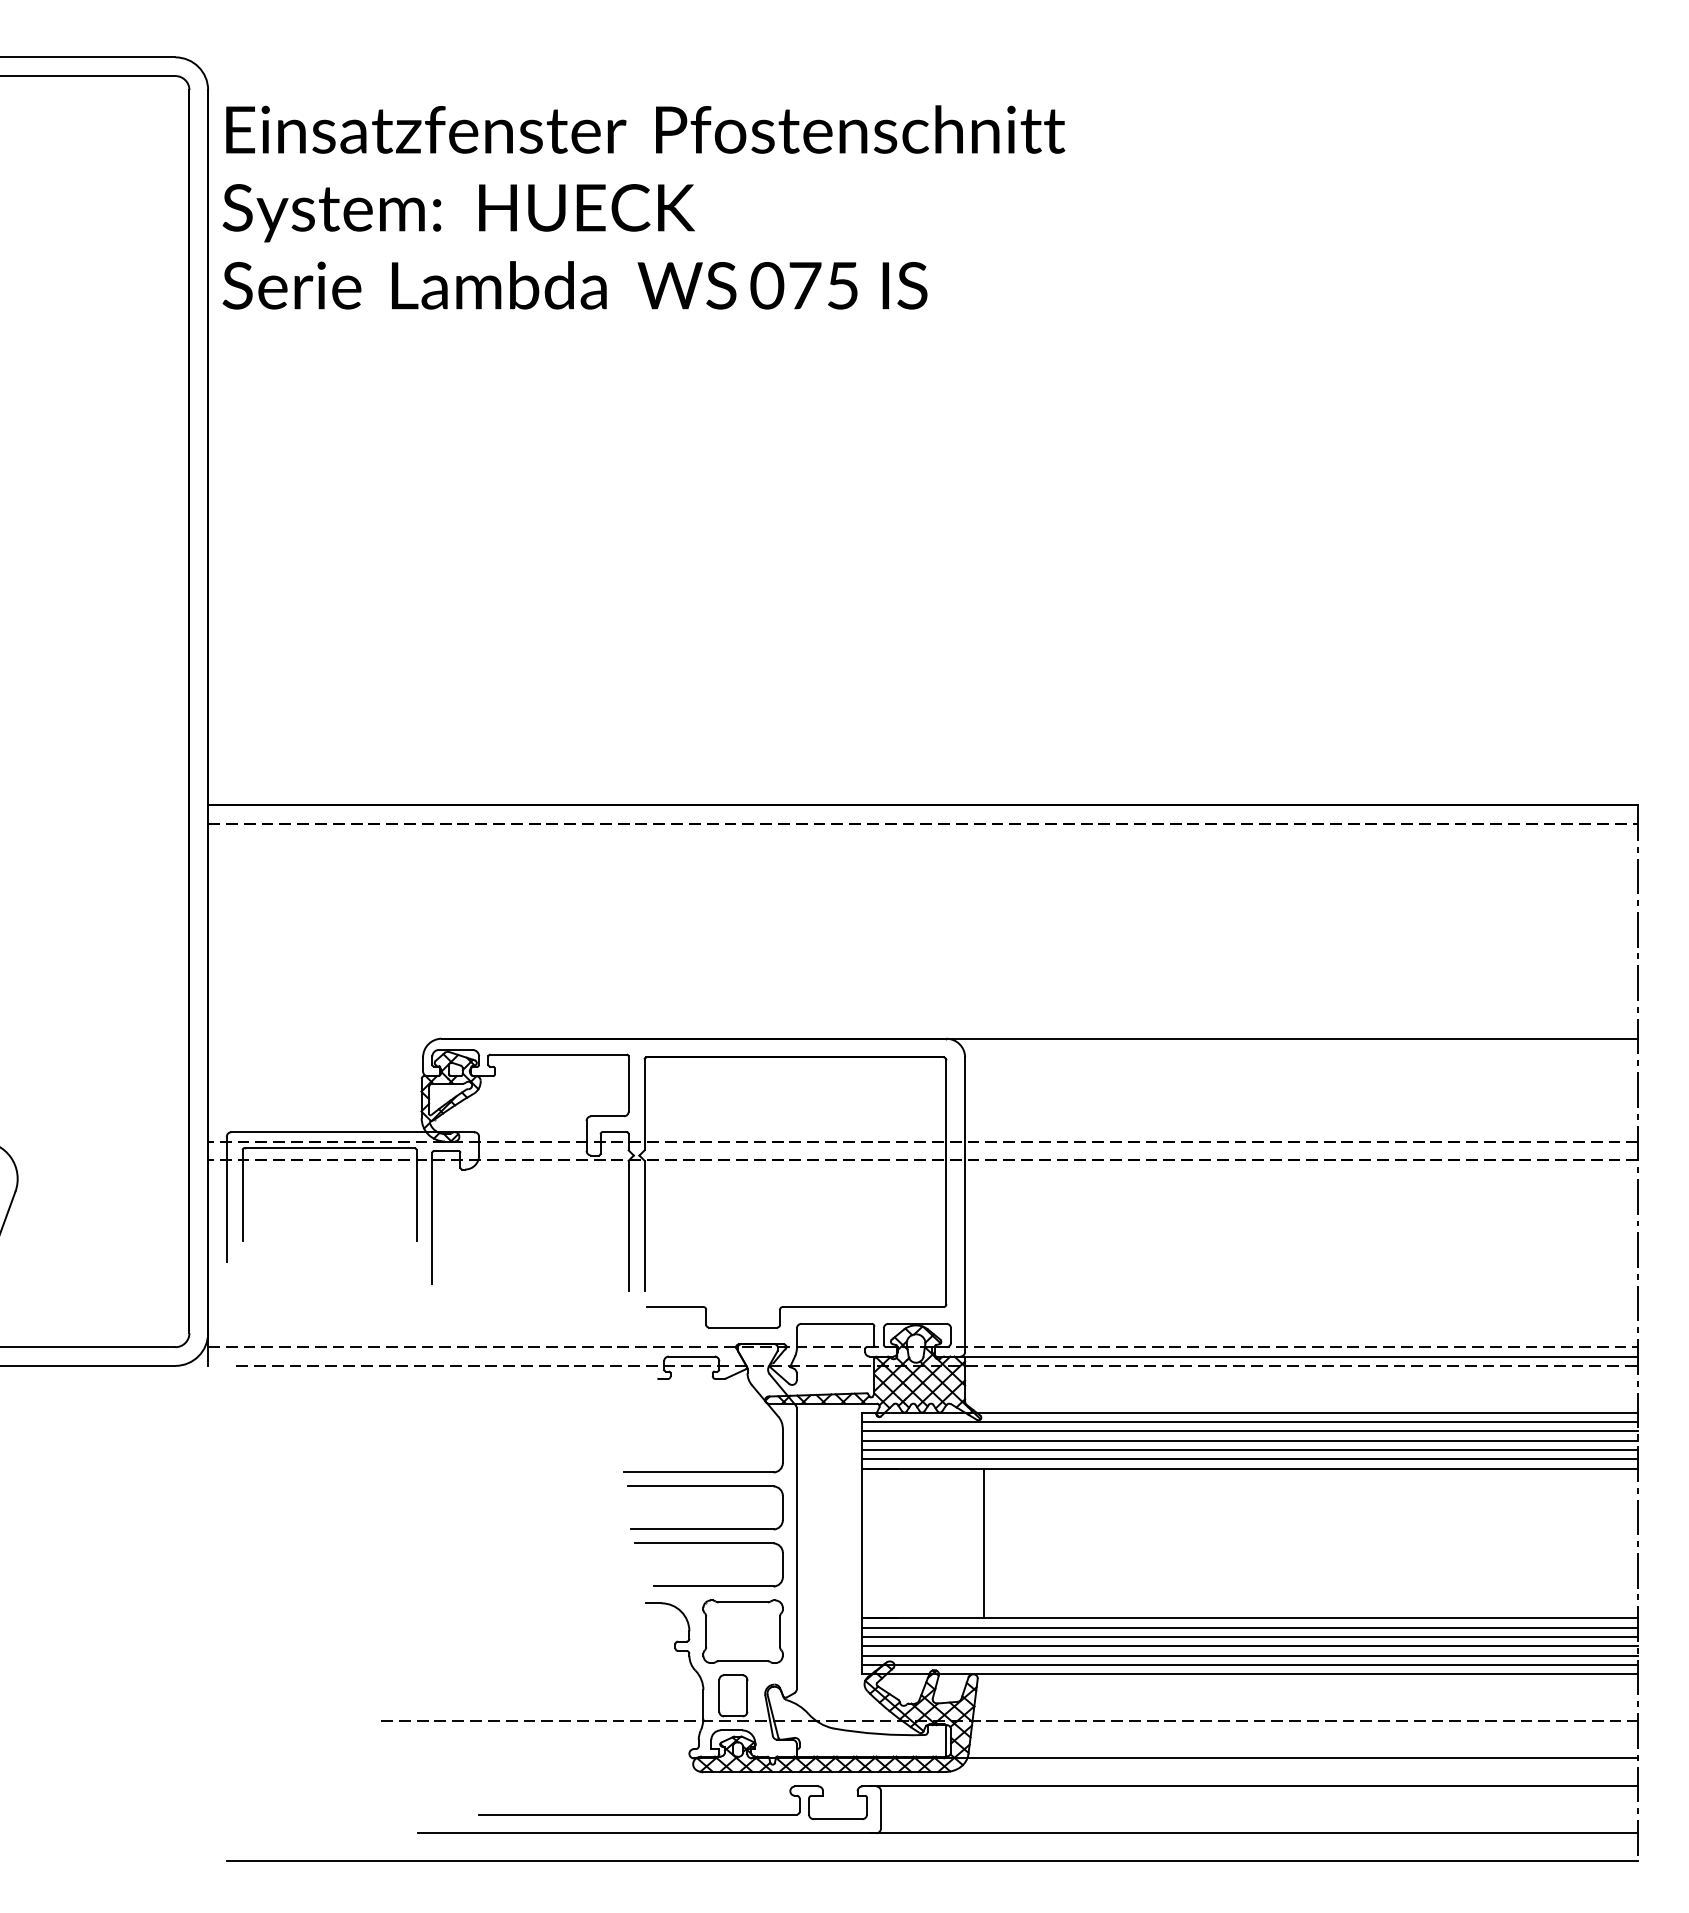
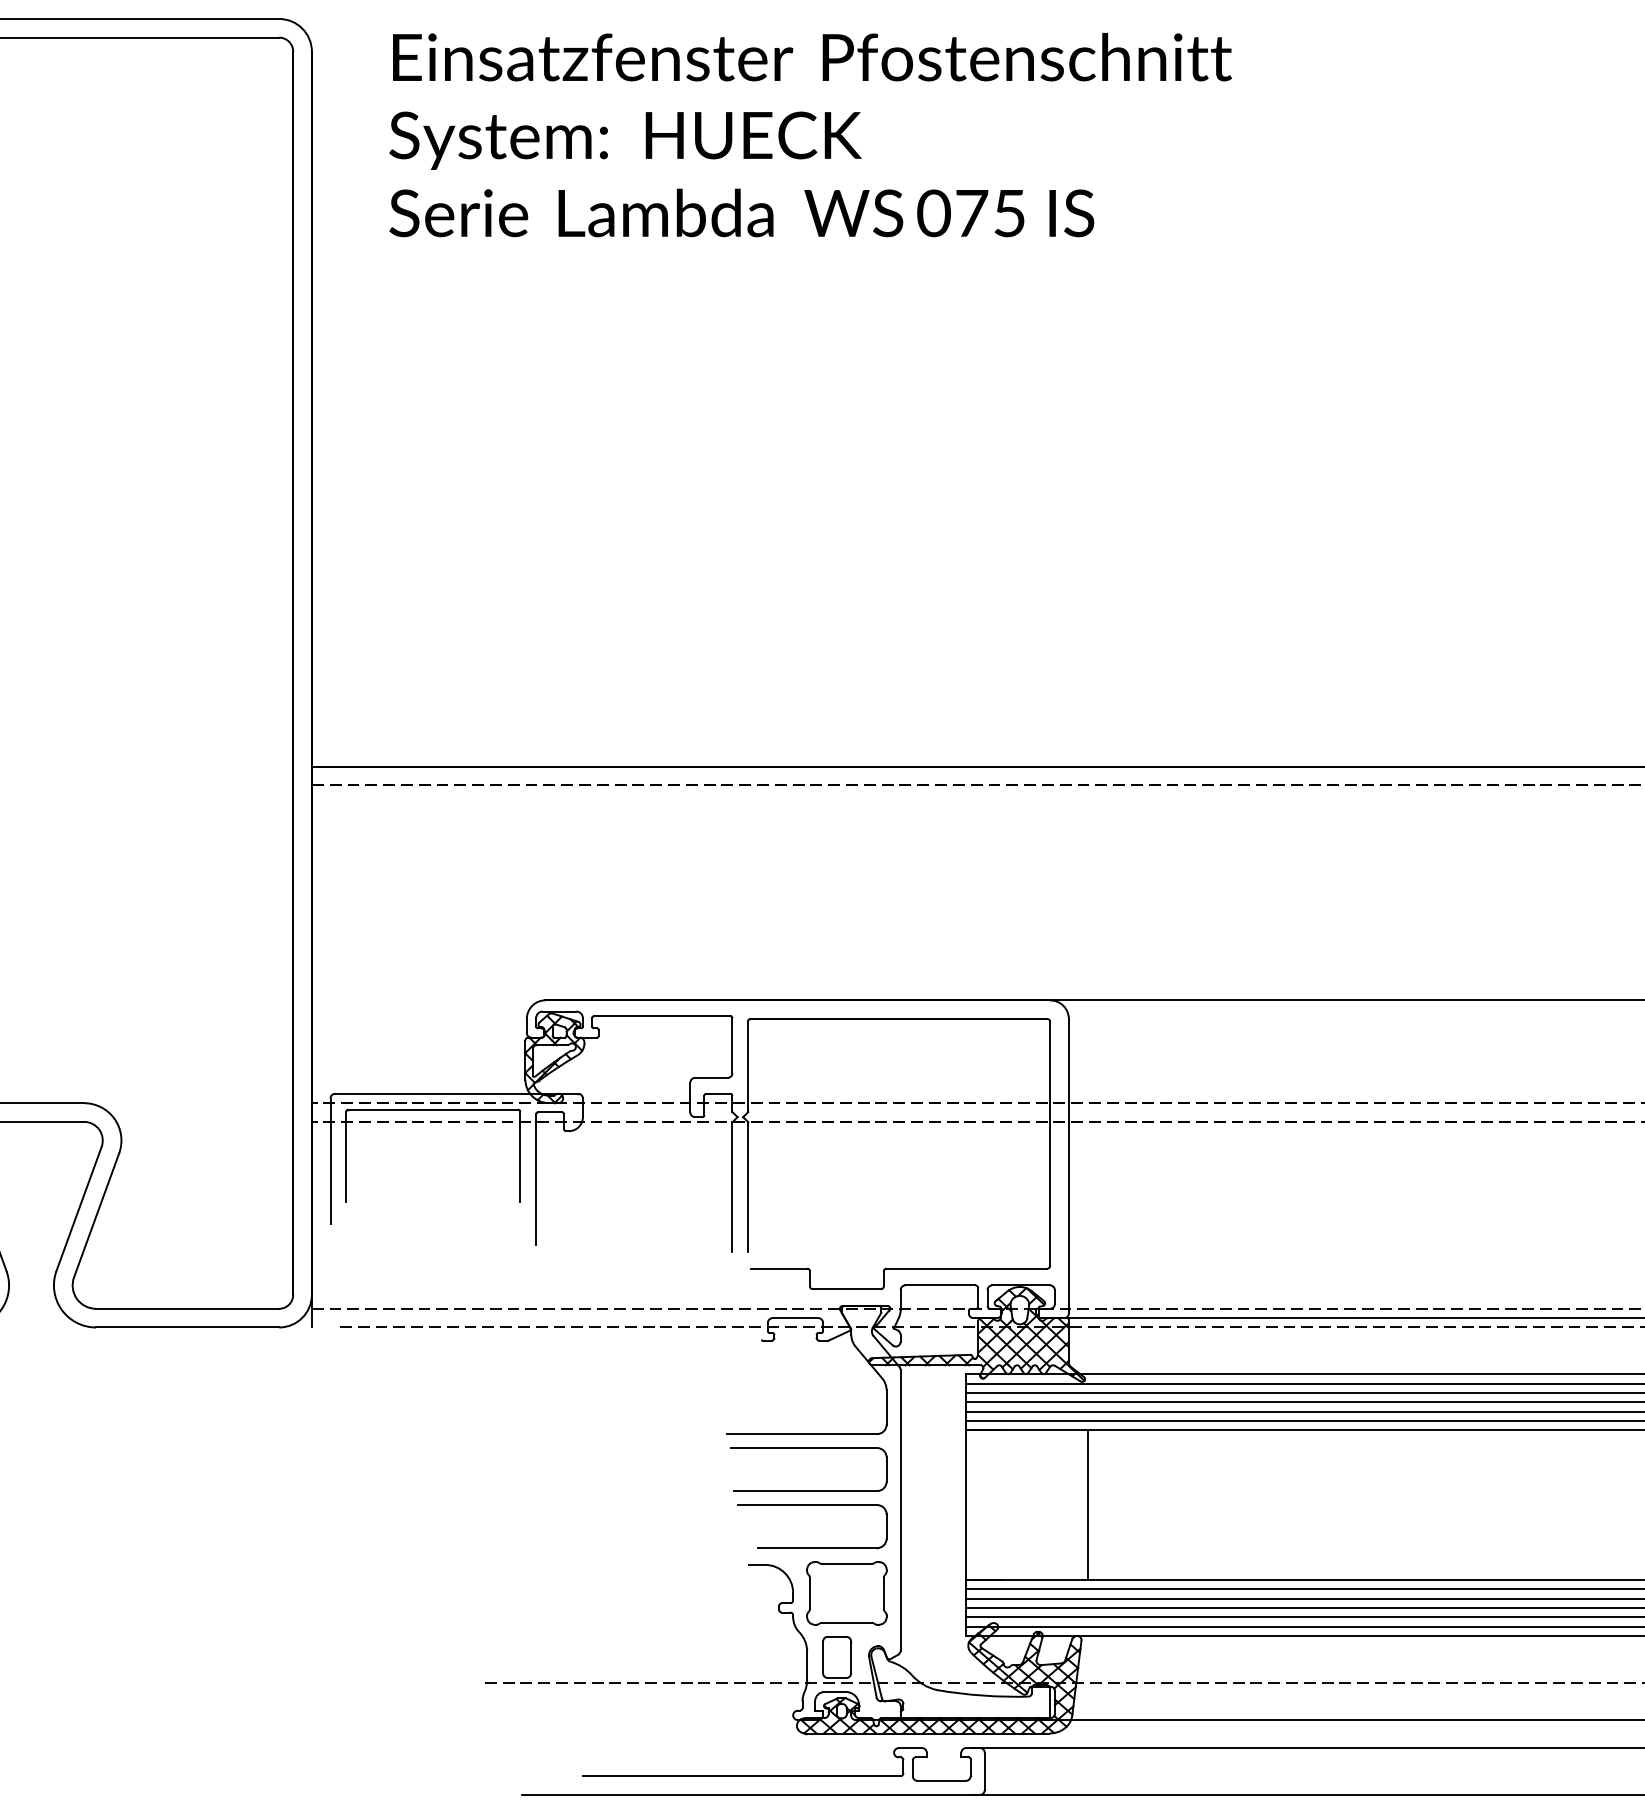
text: (643, 207) -> (810, 135), moved

